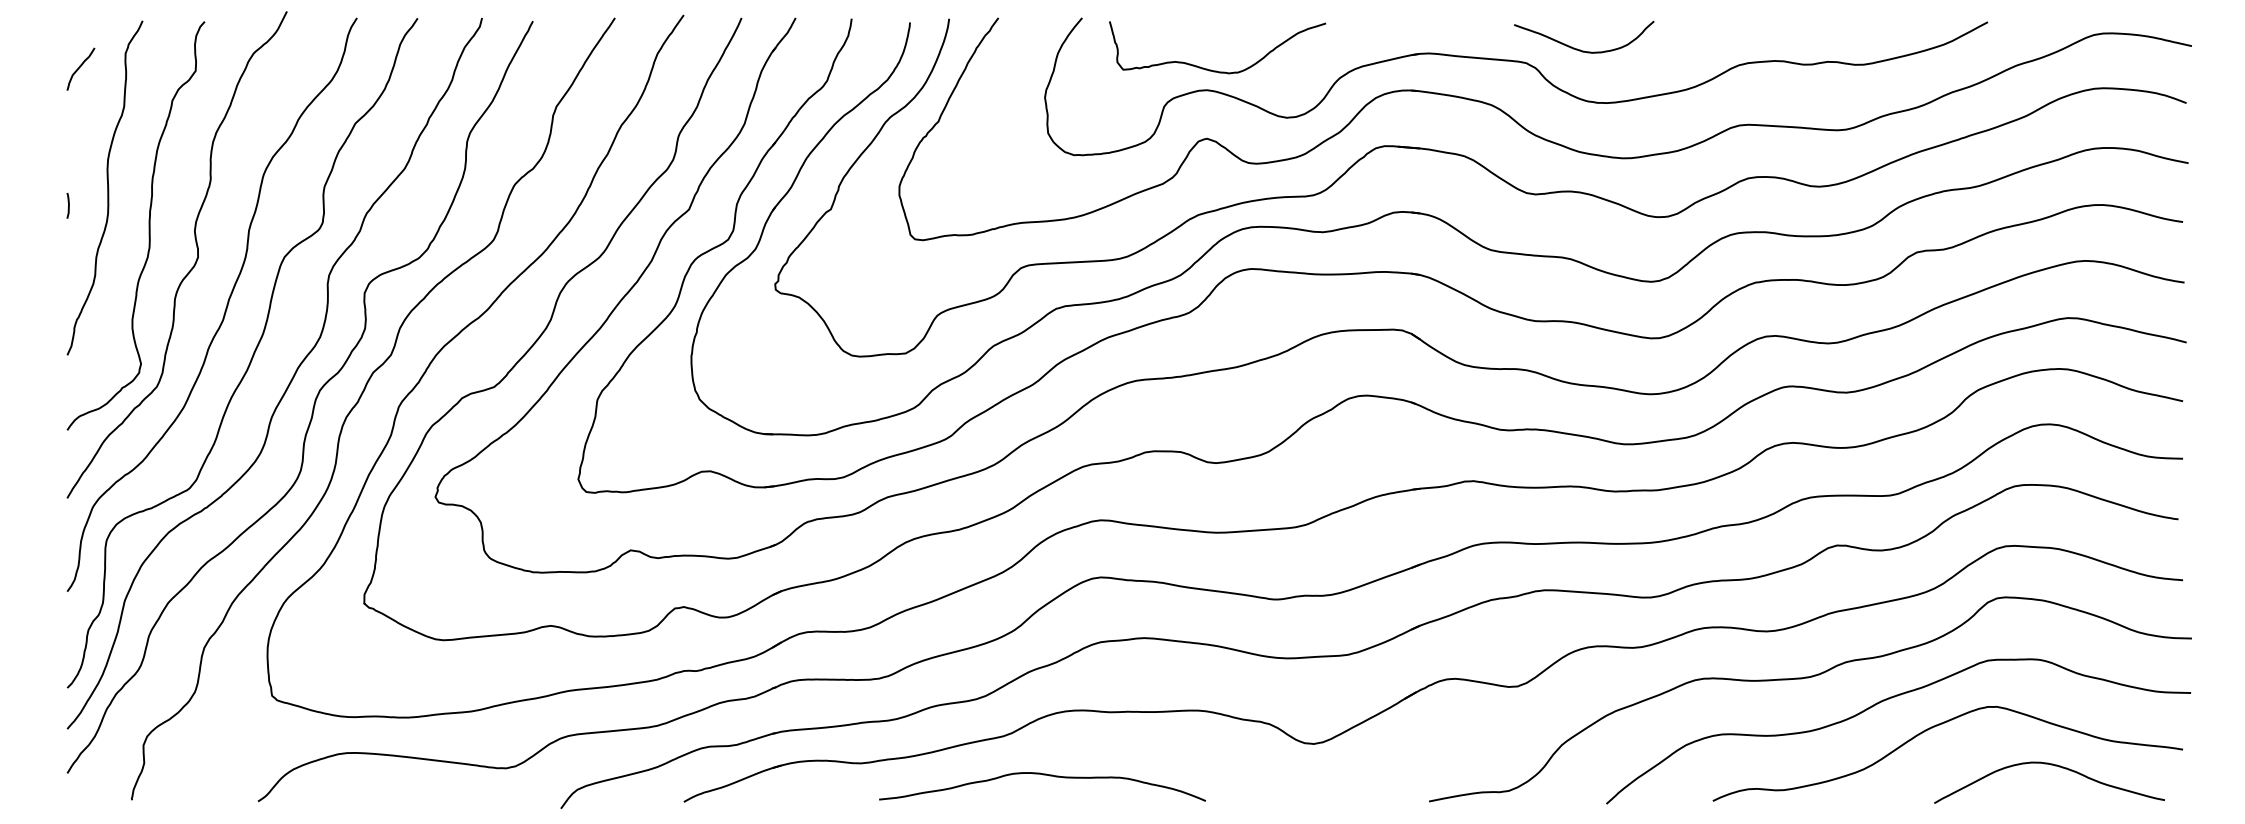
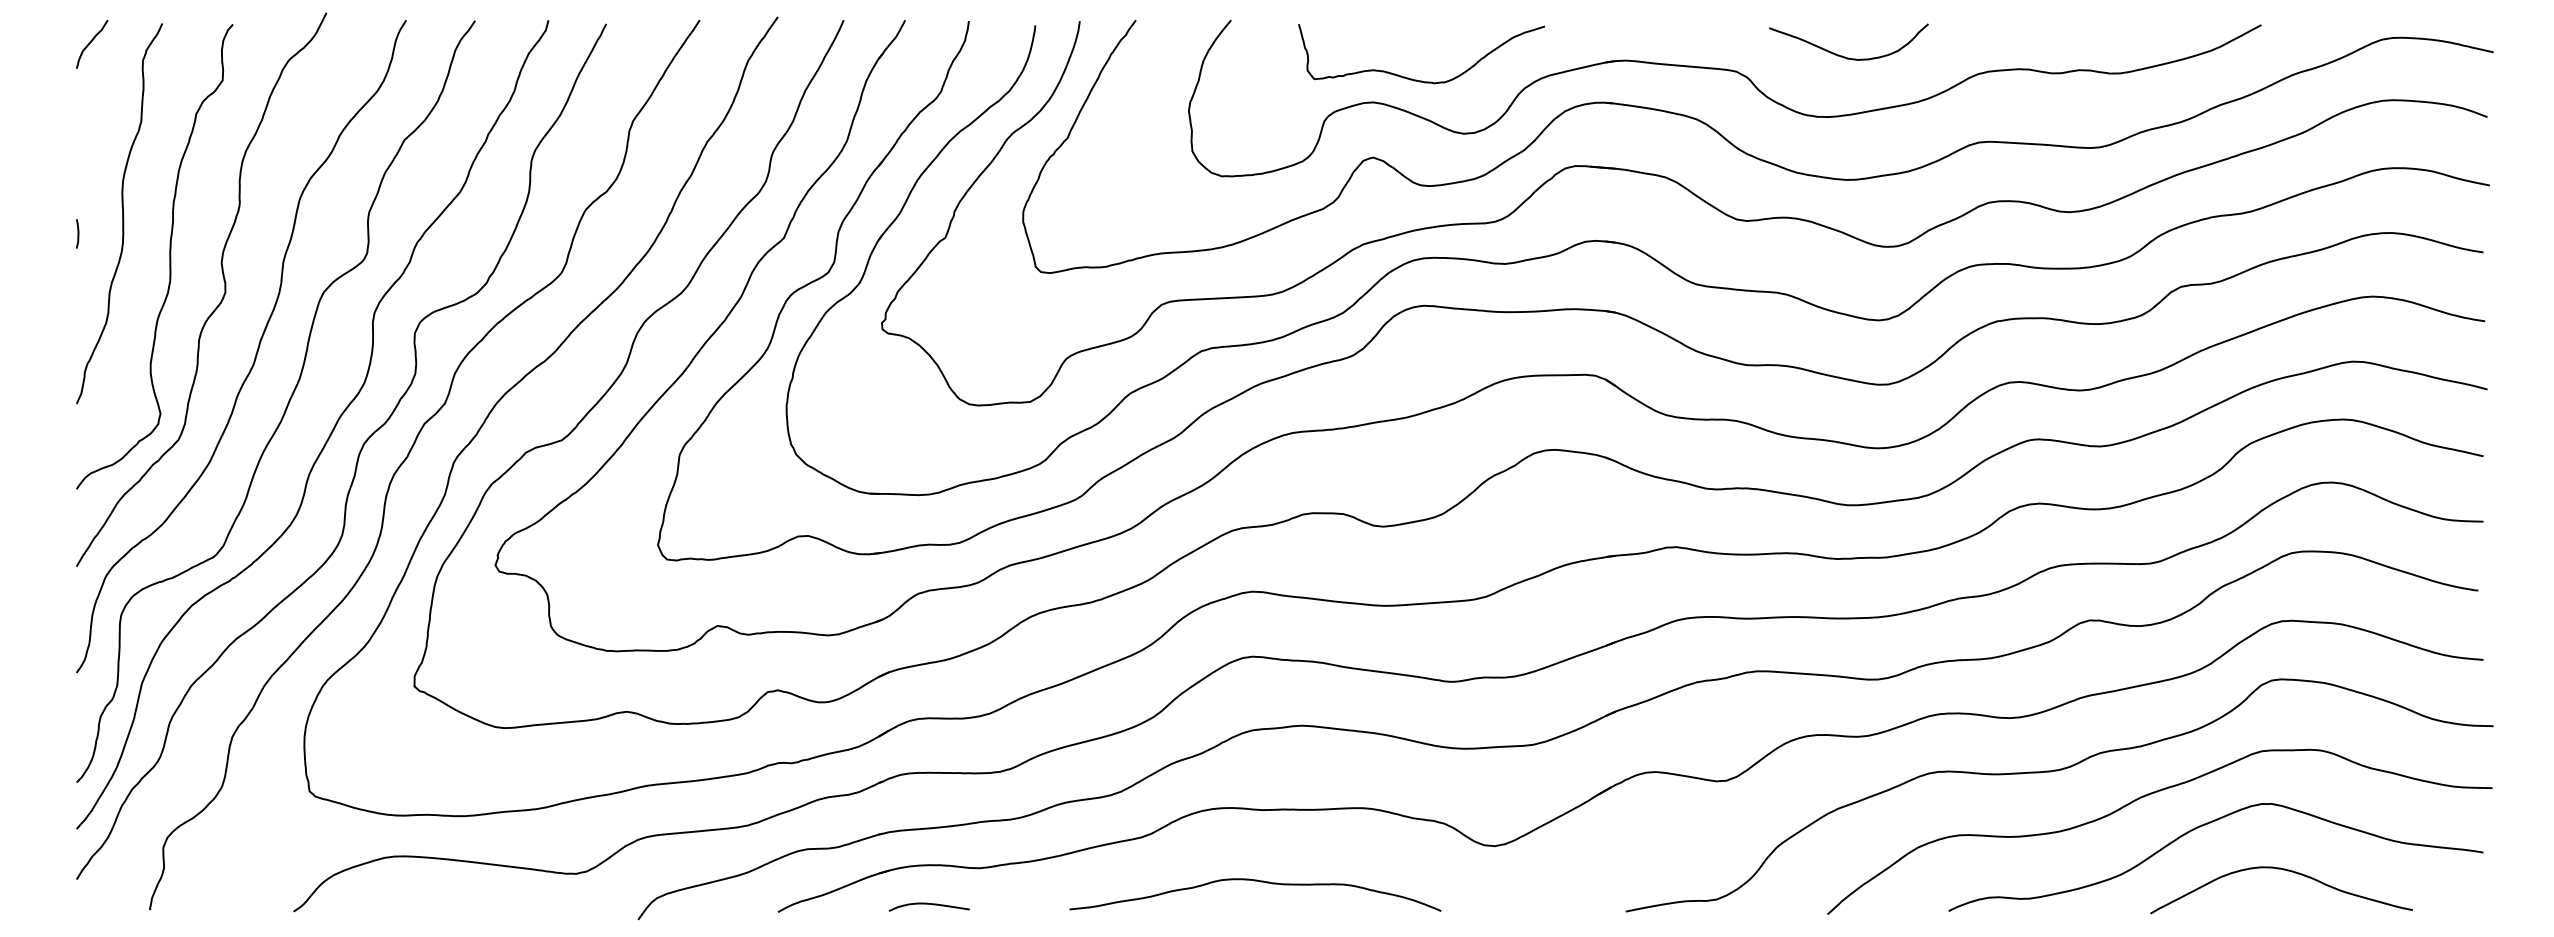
curve: (1580, 49) -> (1844, 56), moved
curve: (80, 67) -> (91, 42), moved
curve: (1211, 69) -> (1414, 78), moved
curve: (2055, 766) -> (2288, 871), moved
curve: (1043, 775) -> (1256, 882), moved
curve: (816, 795) -> (928, 904), added

